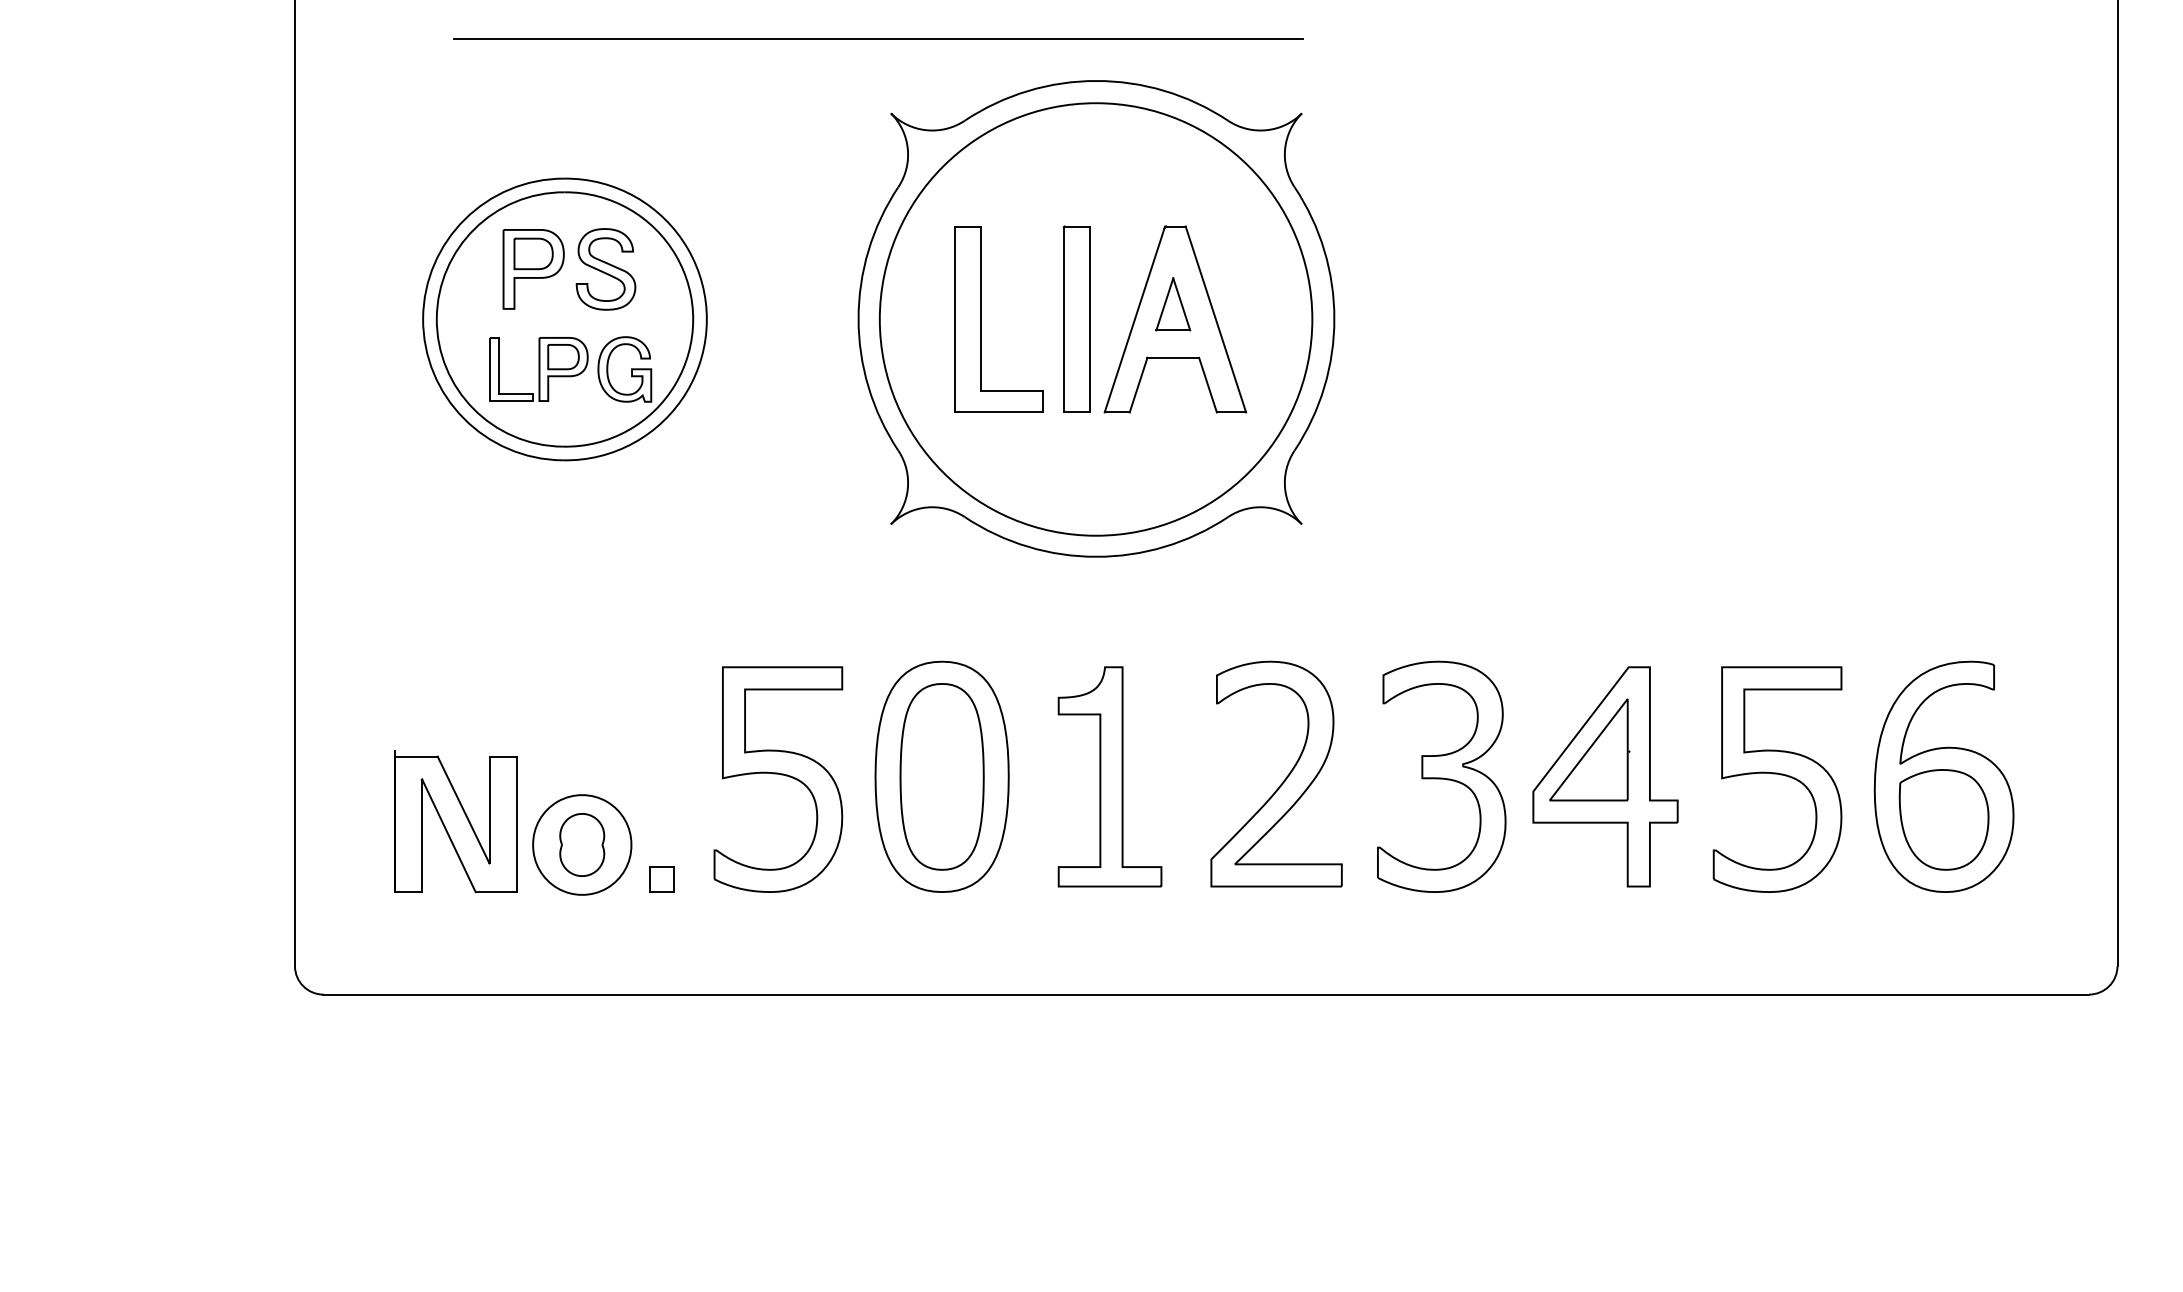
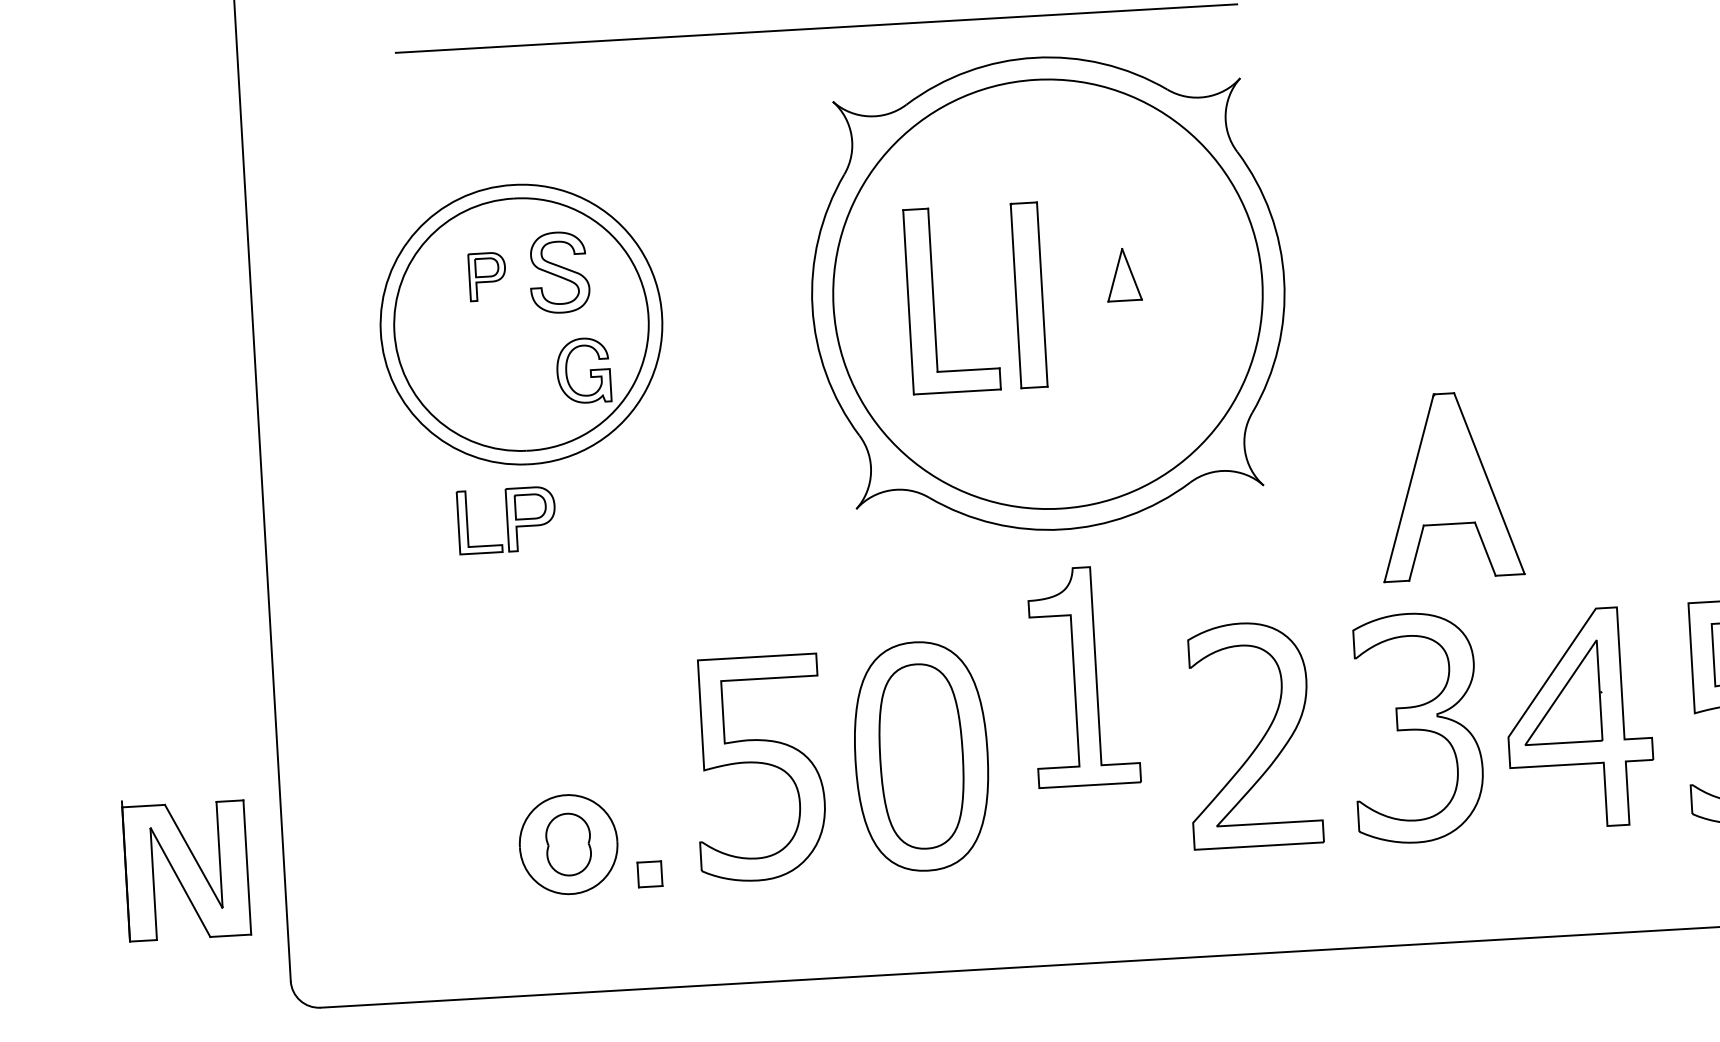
part: (533, 269) -> (487, 276), size x0.6
part: (1175, 319) -> (1449, 485), moved
part: (538, 369) -> (506, 520), moved
curve: (1101, 776) -> (1075, 676), moved
part: (455, 821) -> (186, 868), moved

